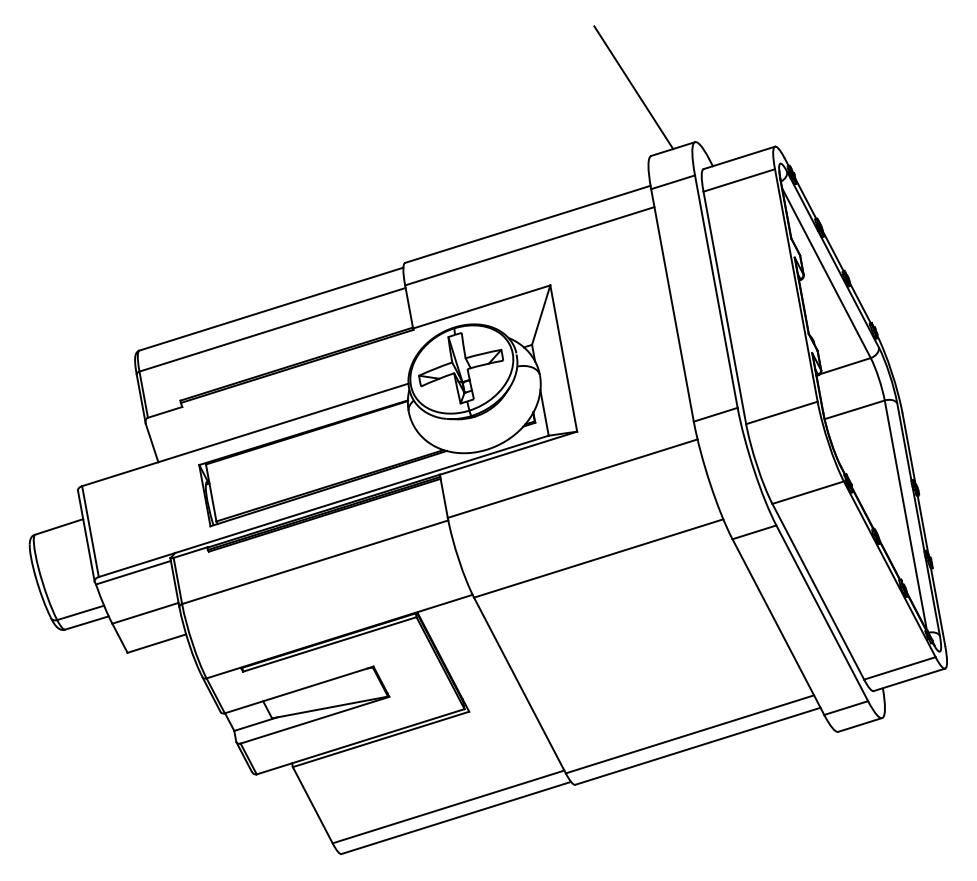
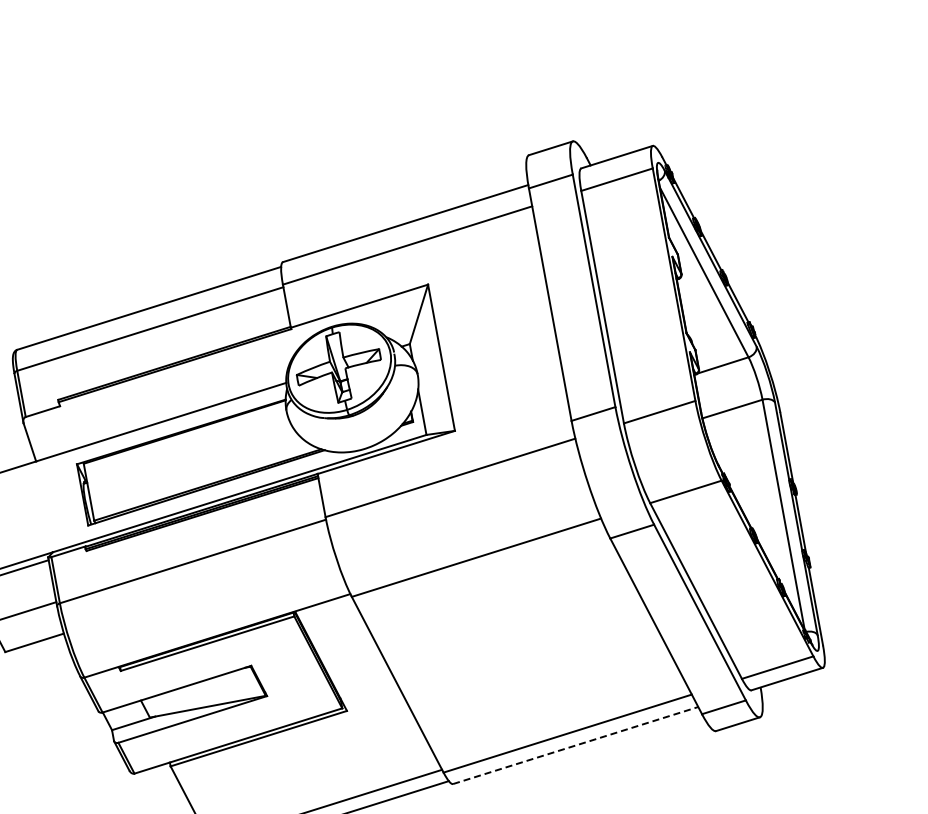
line: (633, 87) -> (511, 86), removed
line: (698, 746) -> (576, 745), solid -> dashed

